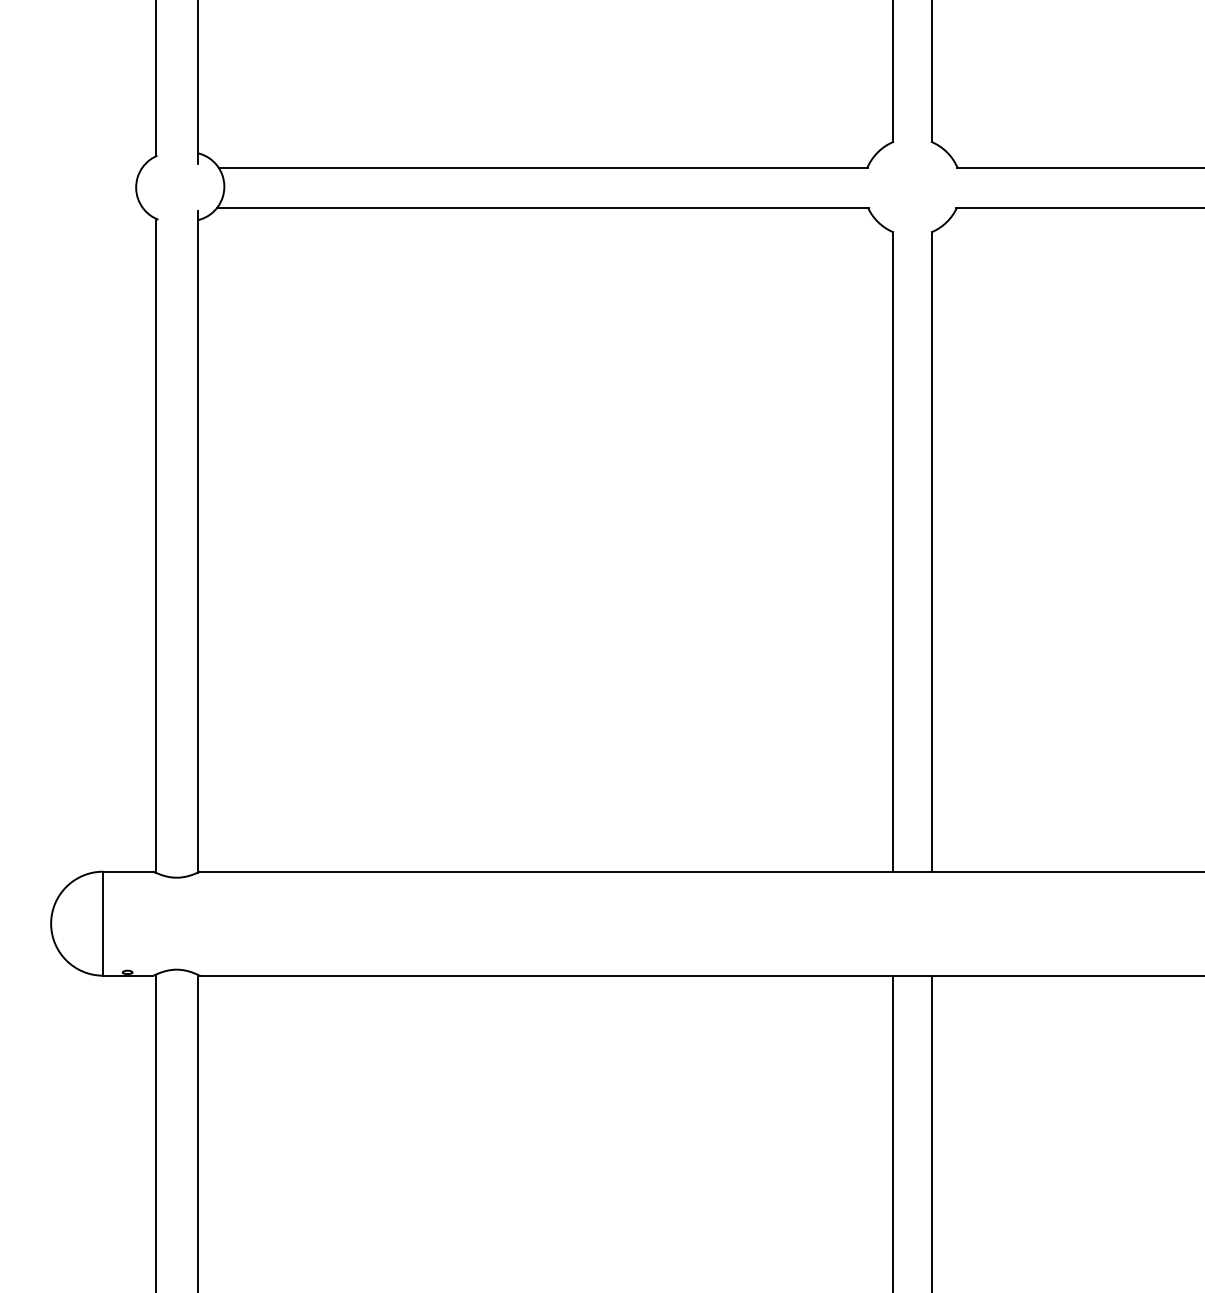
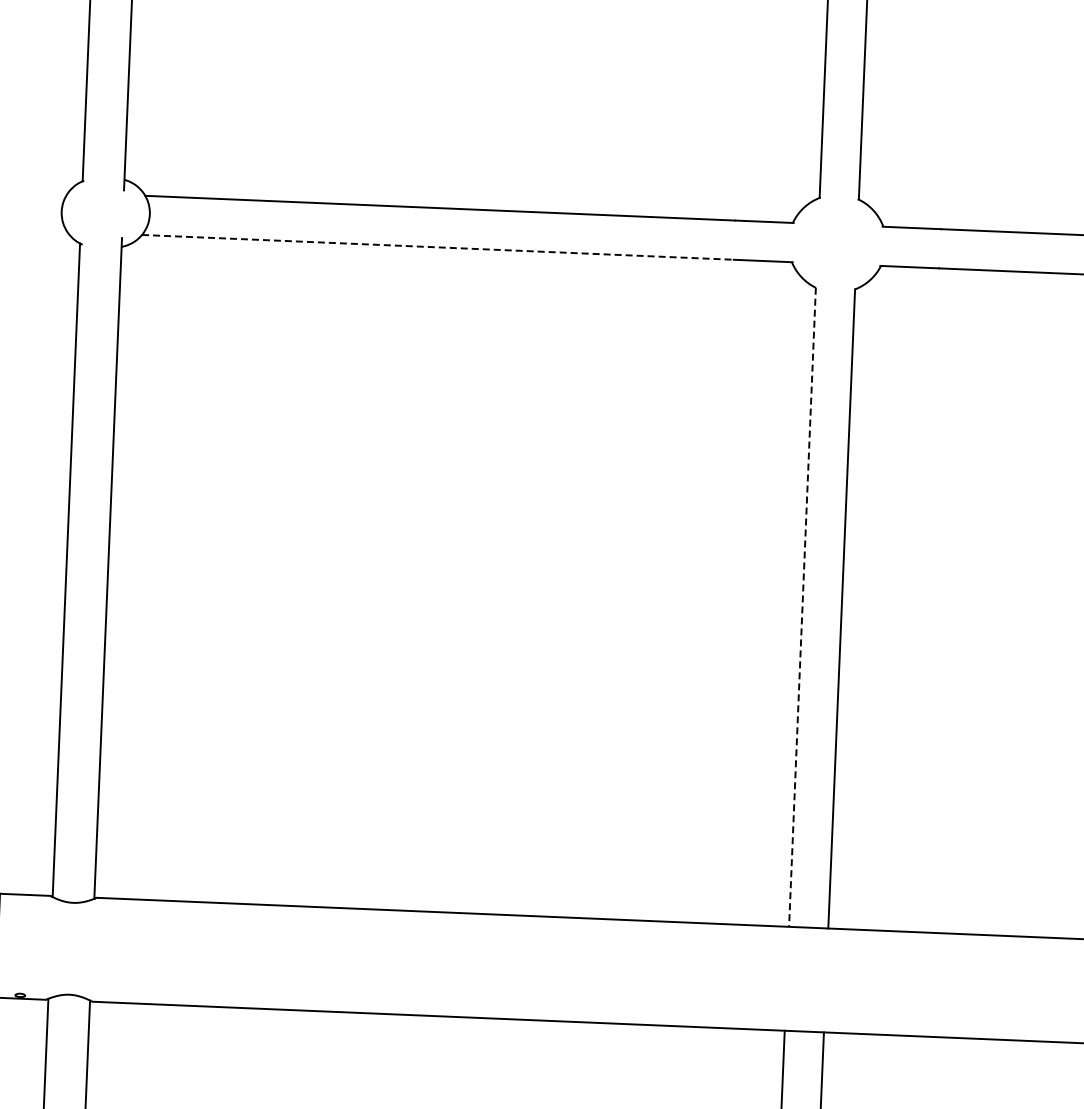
line: (514, 207) -> (438, 247), solid -> dashed
line: (892, 551) -> (802, 606), solid -> dashed

